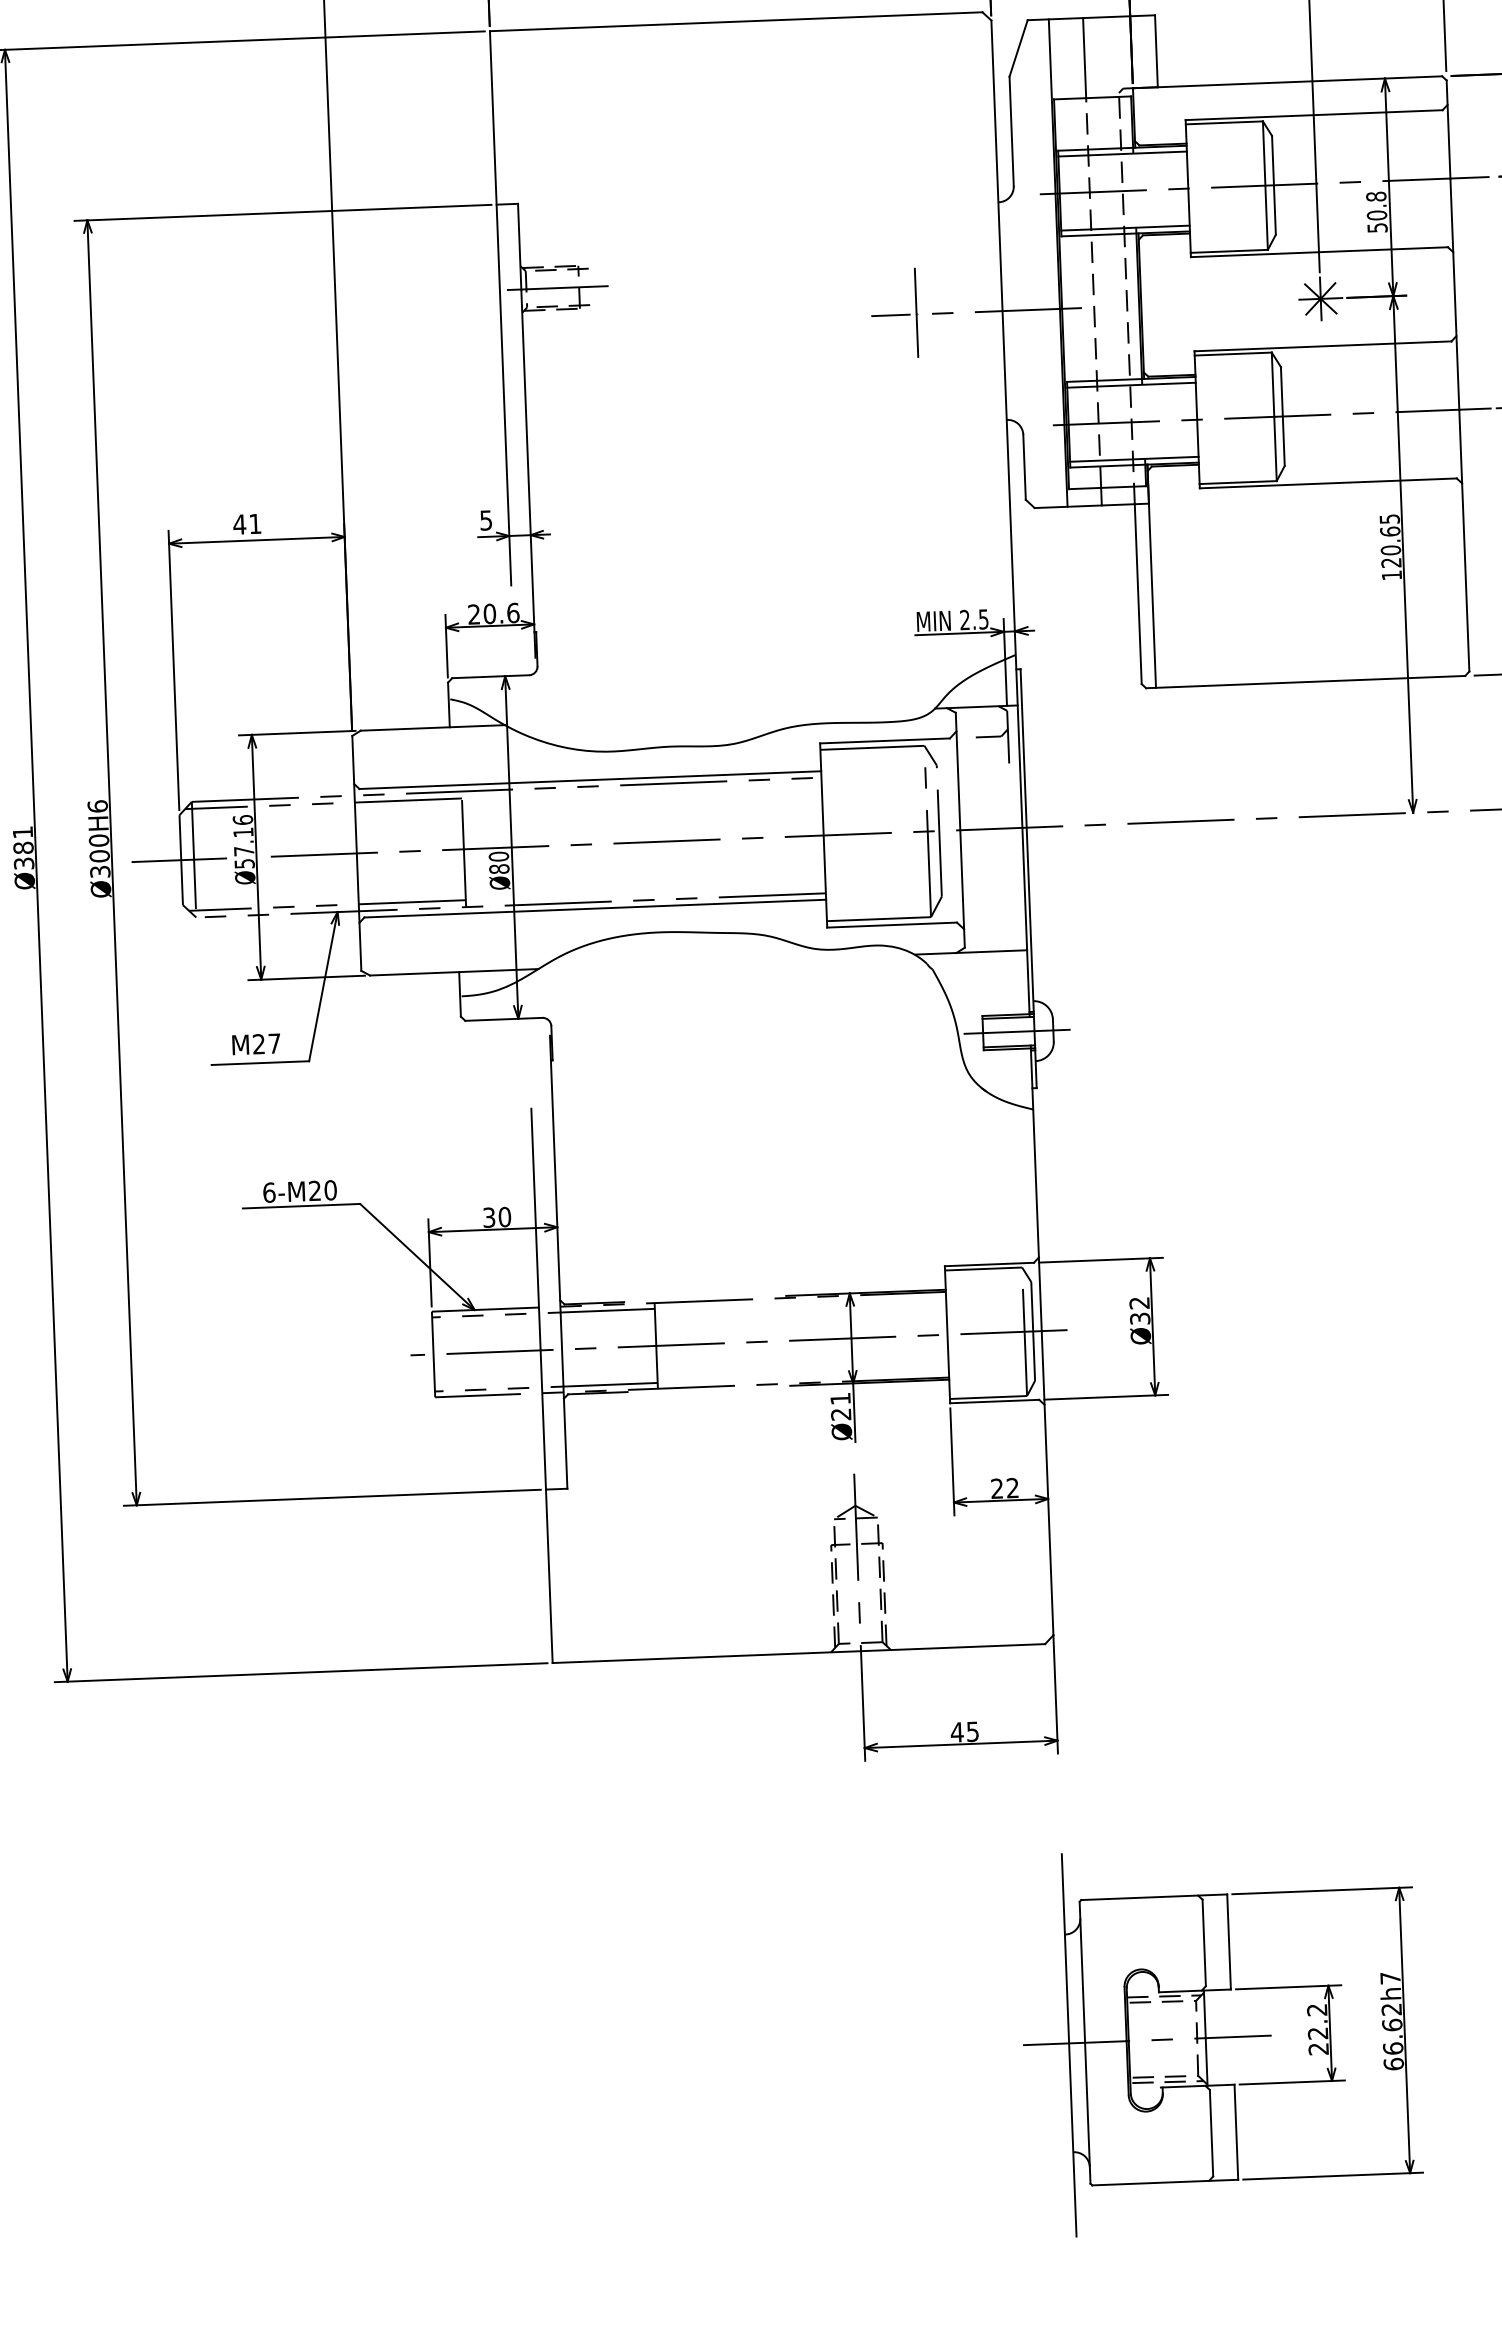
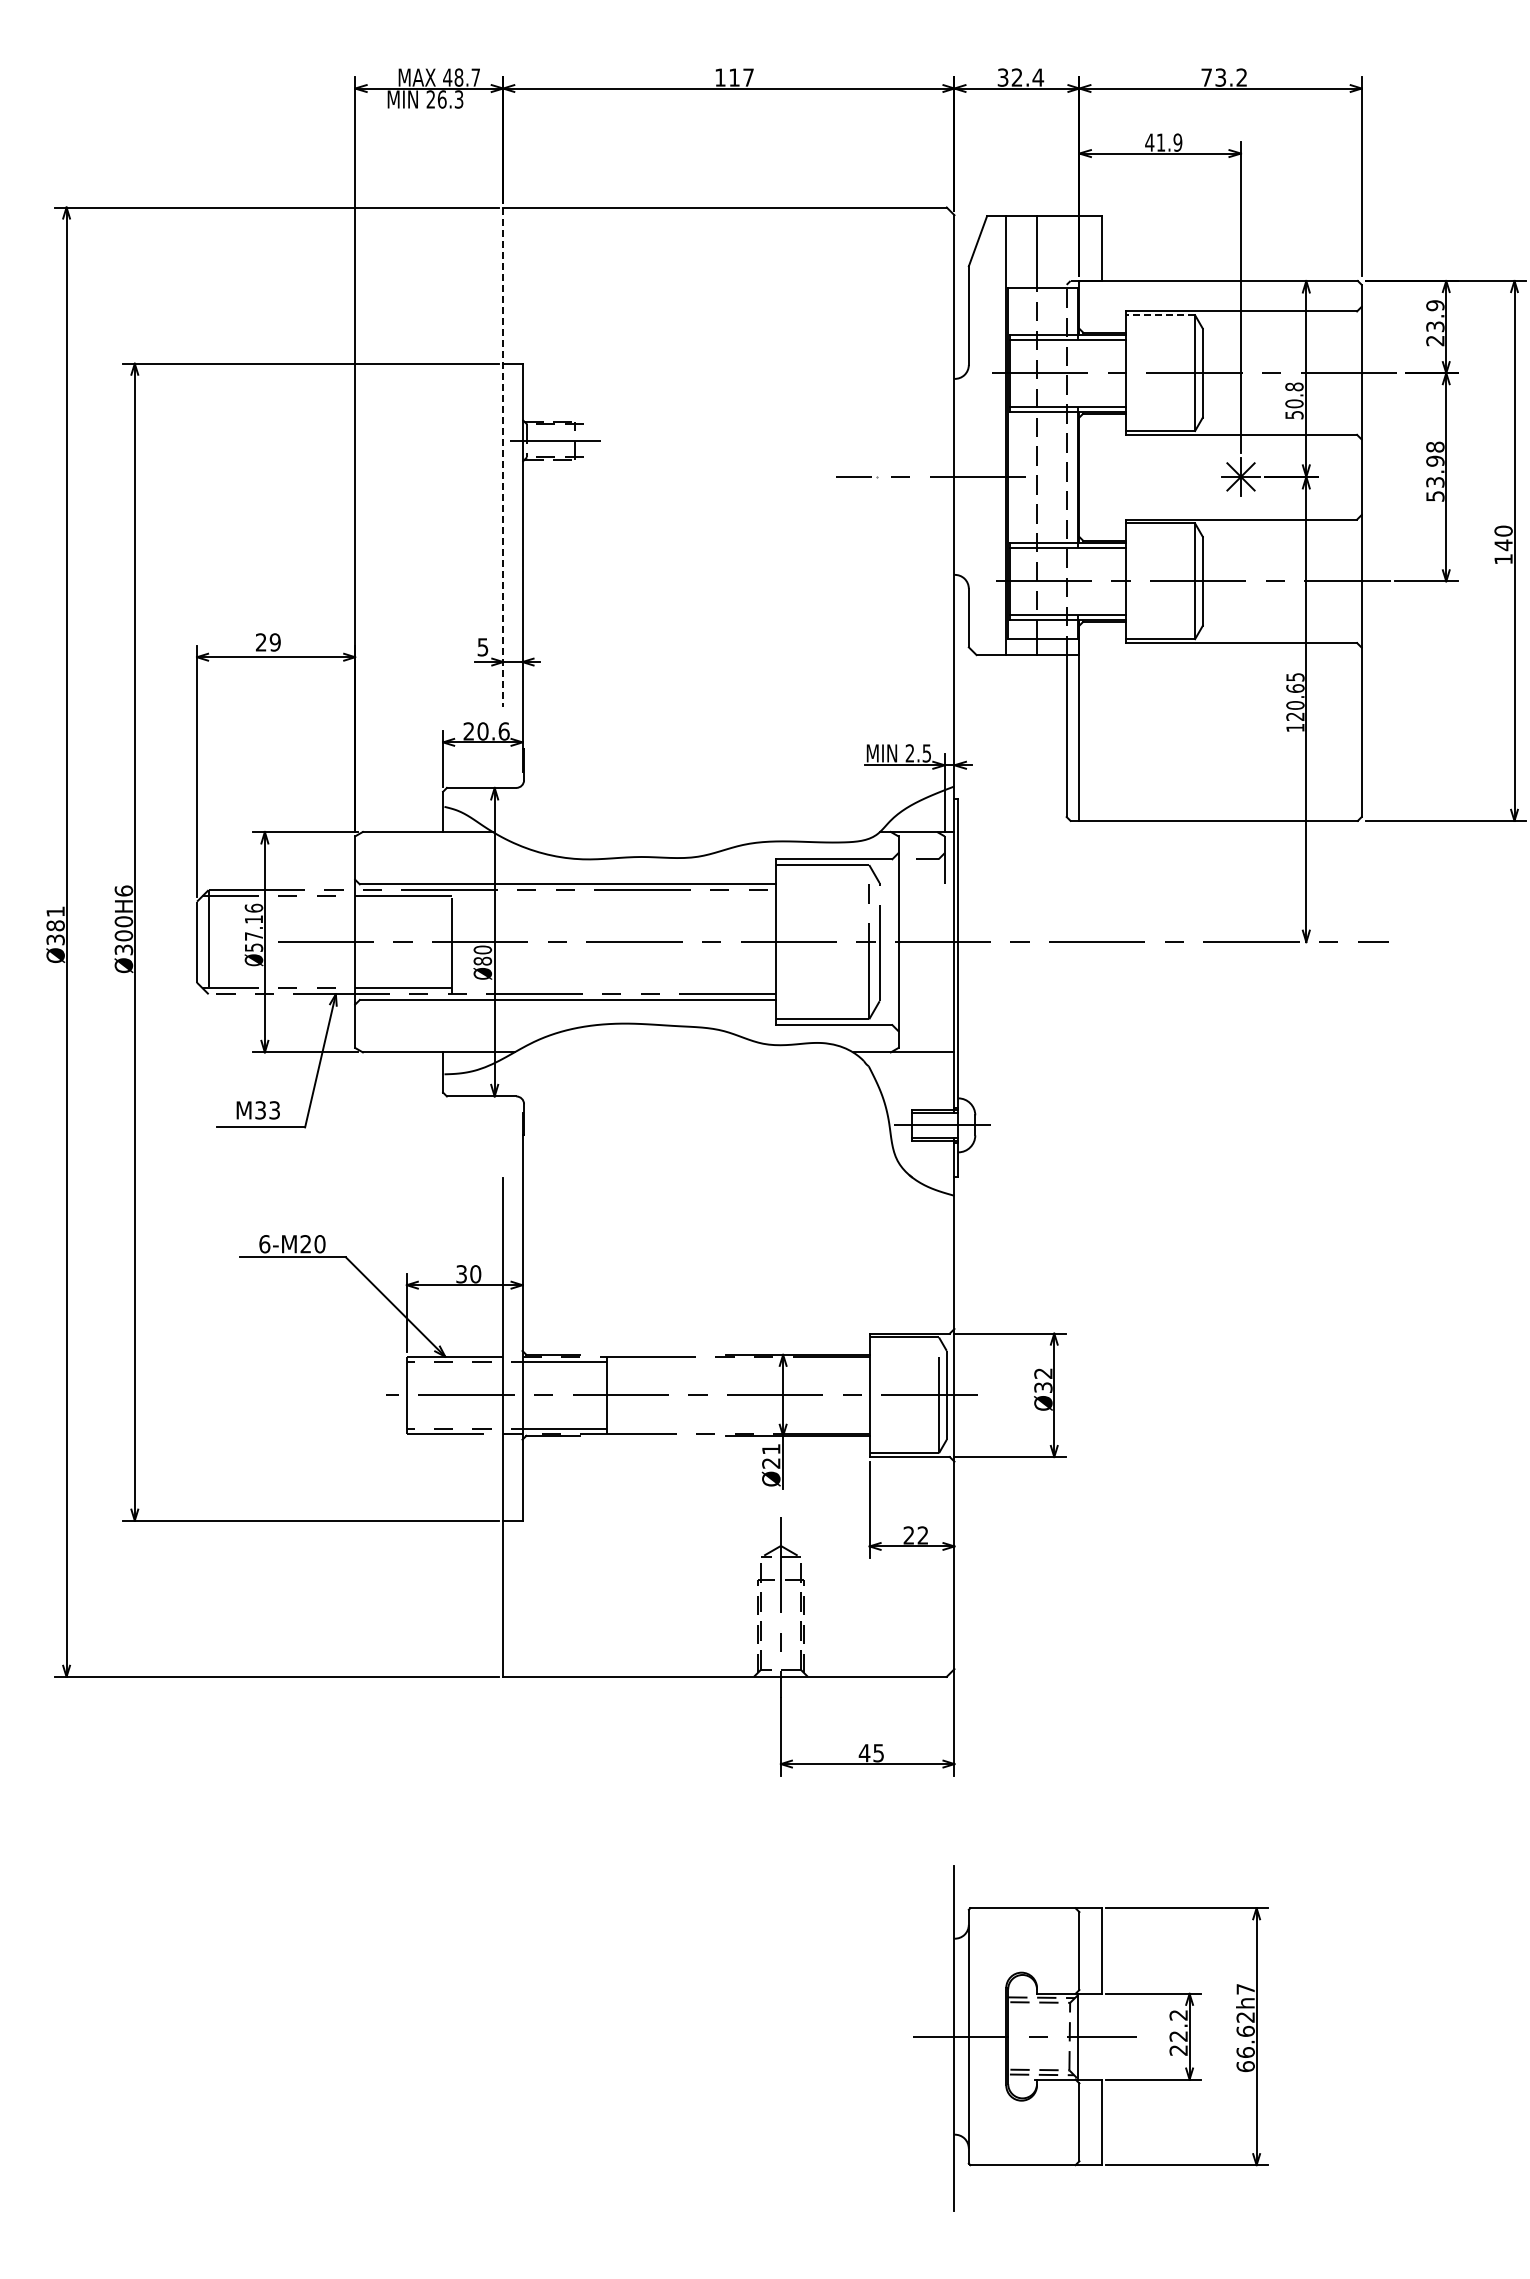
line: (1224, 123) -> (1160, 315), solid -> dashed
line: (500, 308) -> (503, 457), solid -> dashed
line: (917, 312) -> (877, 475), removed
text: (246, 524) -> (267, 642), 41 -> 29
line: (179, 860) -> (195, 942), removed
text: (266, 1044) -> (267, 1110), M27 -> M33

